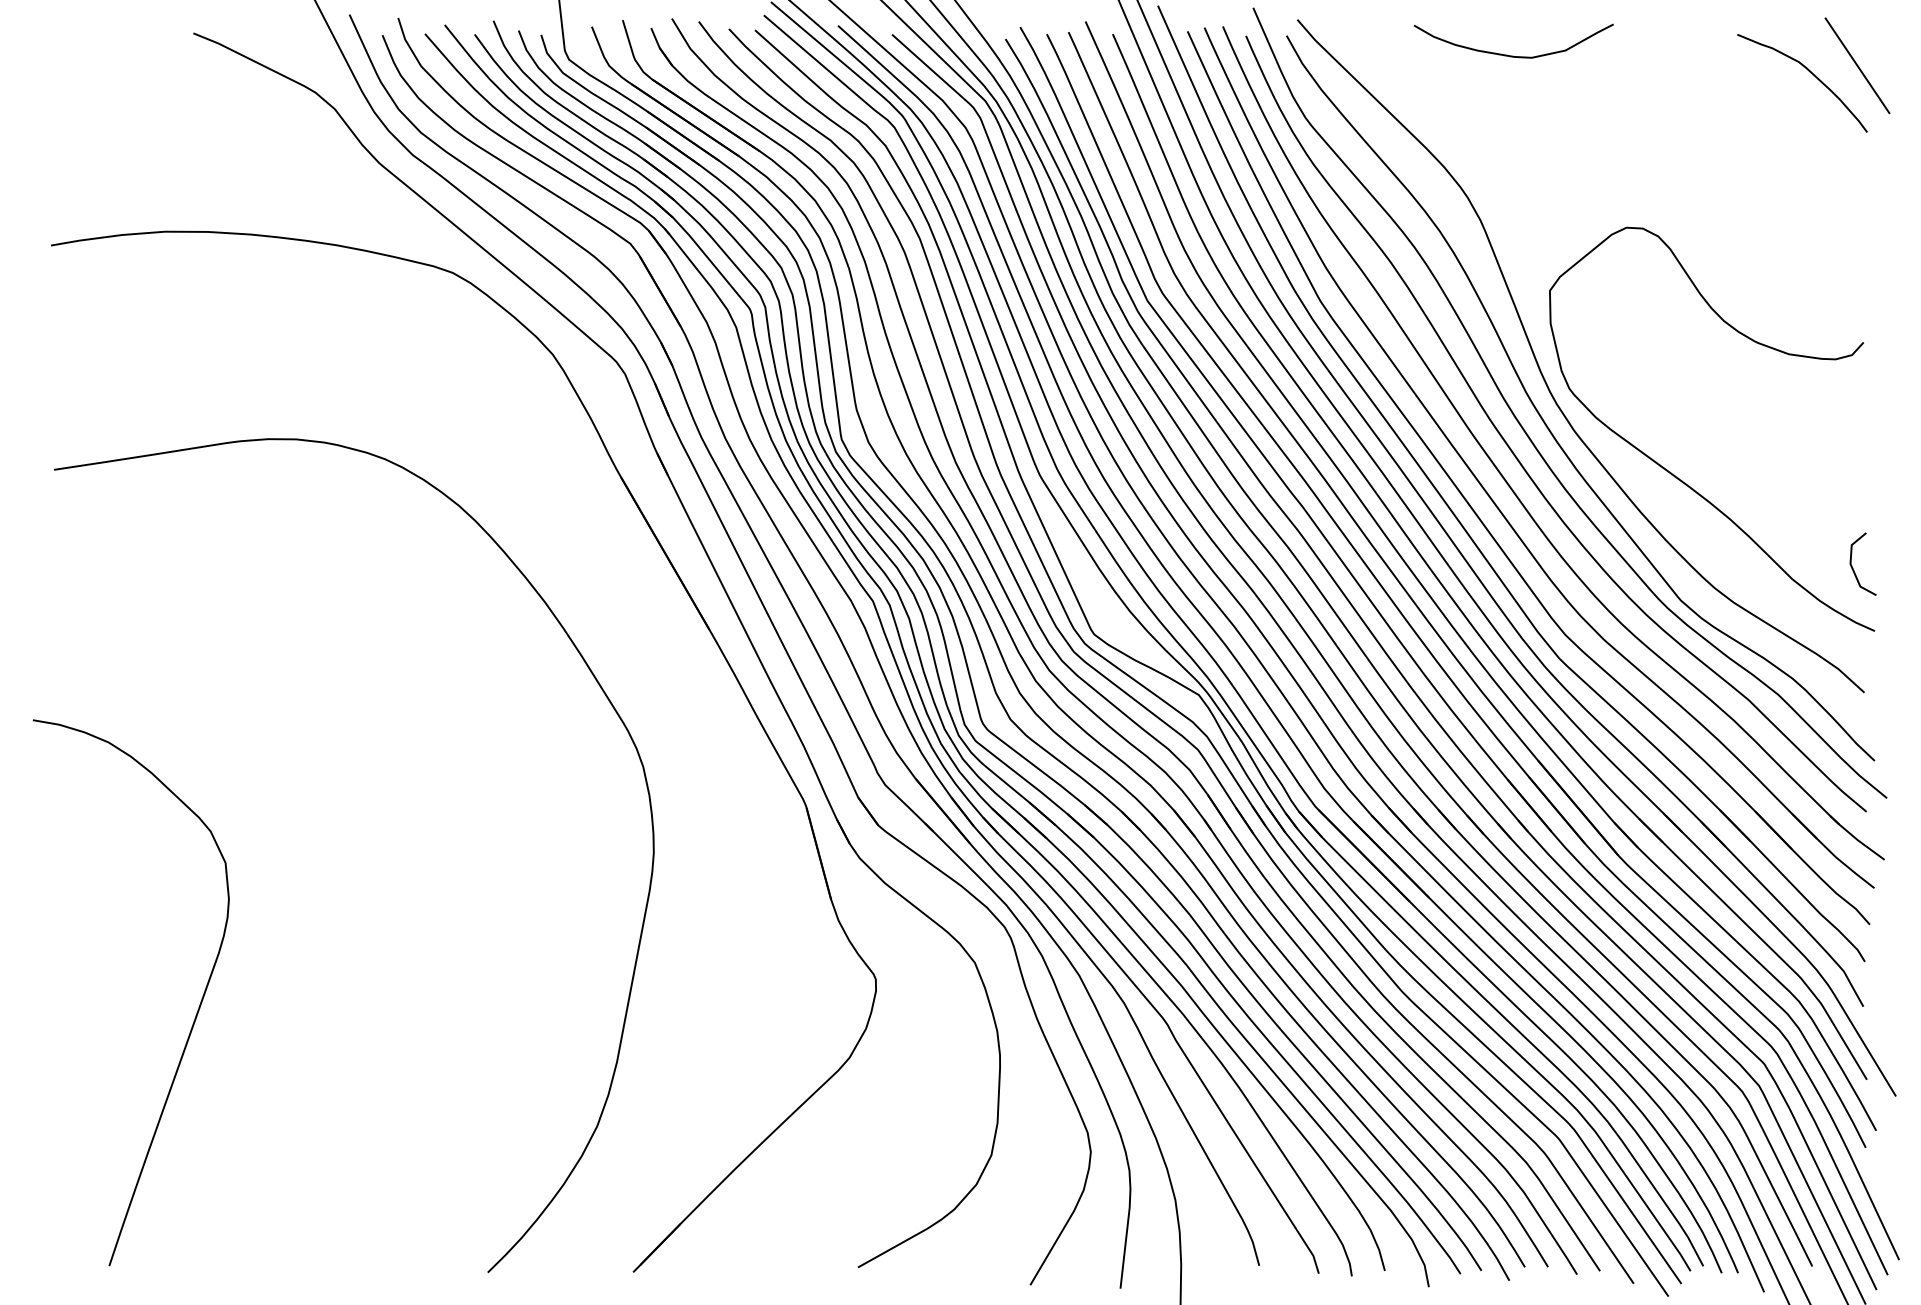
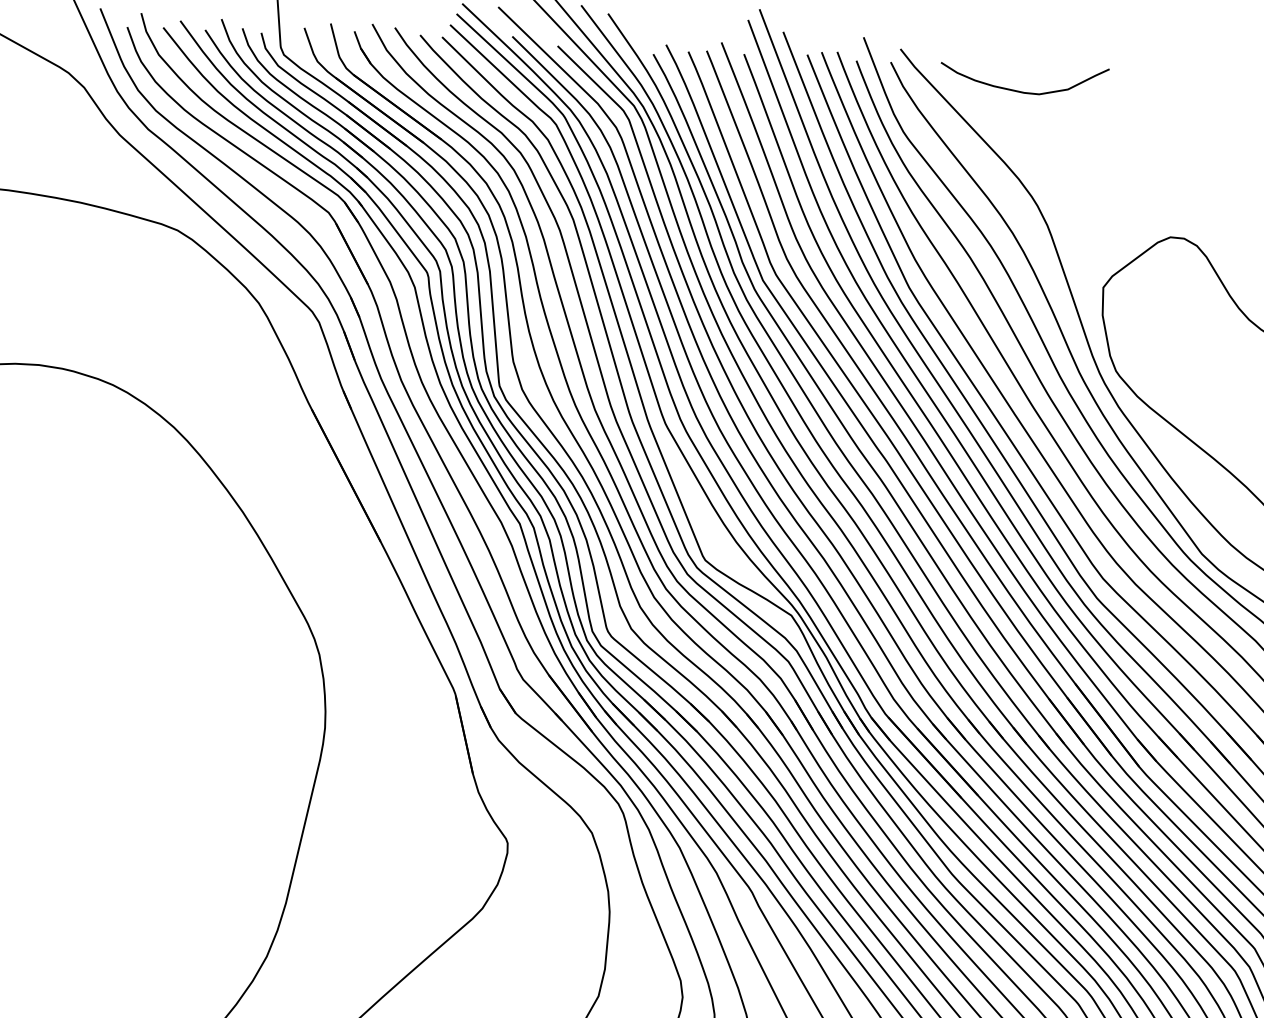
curve: (1513, 55) -> (1023, 91), moved

